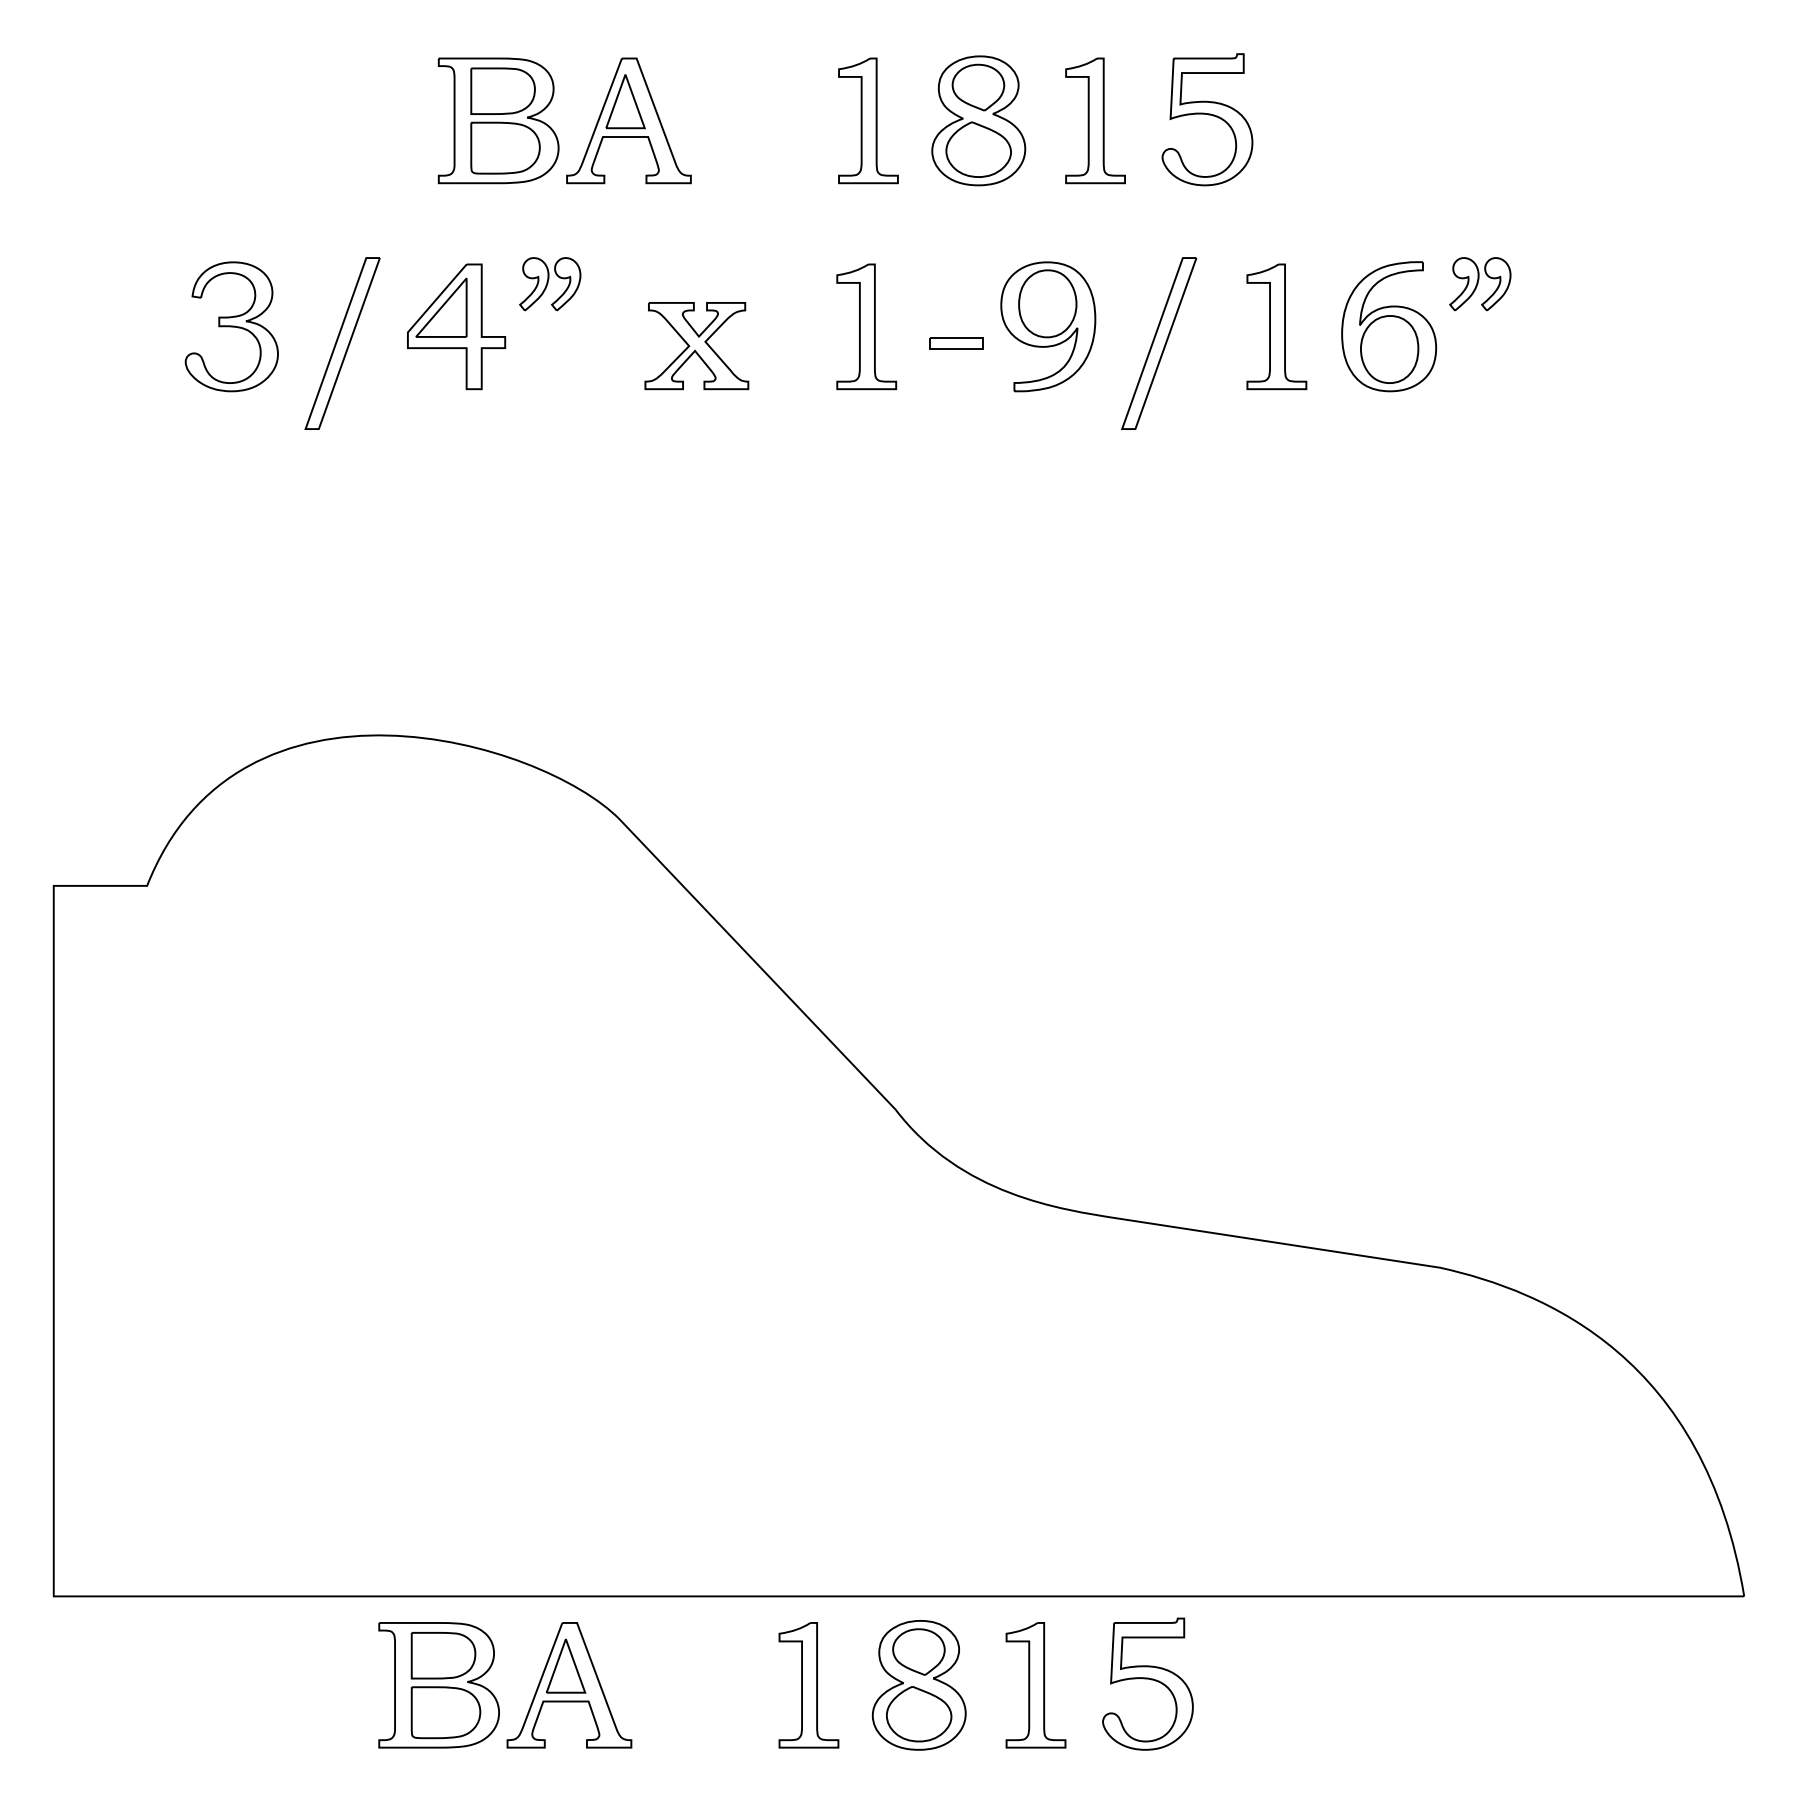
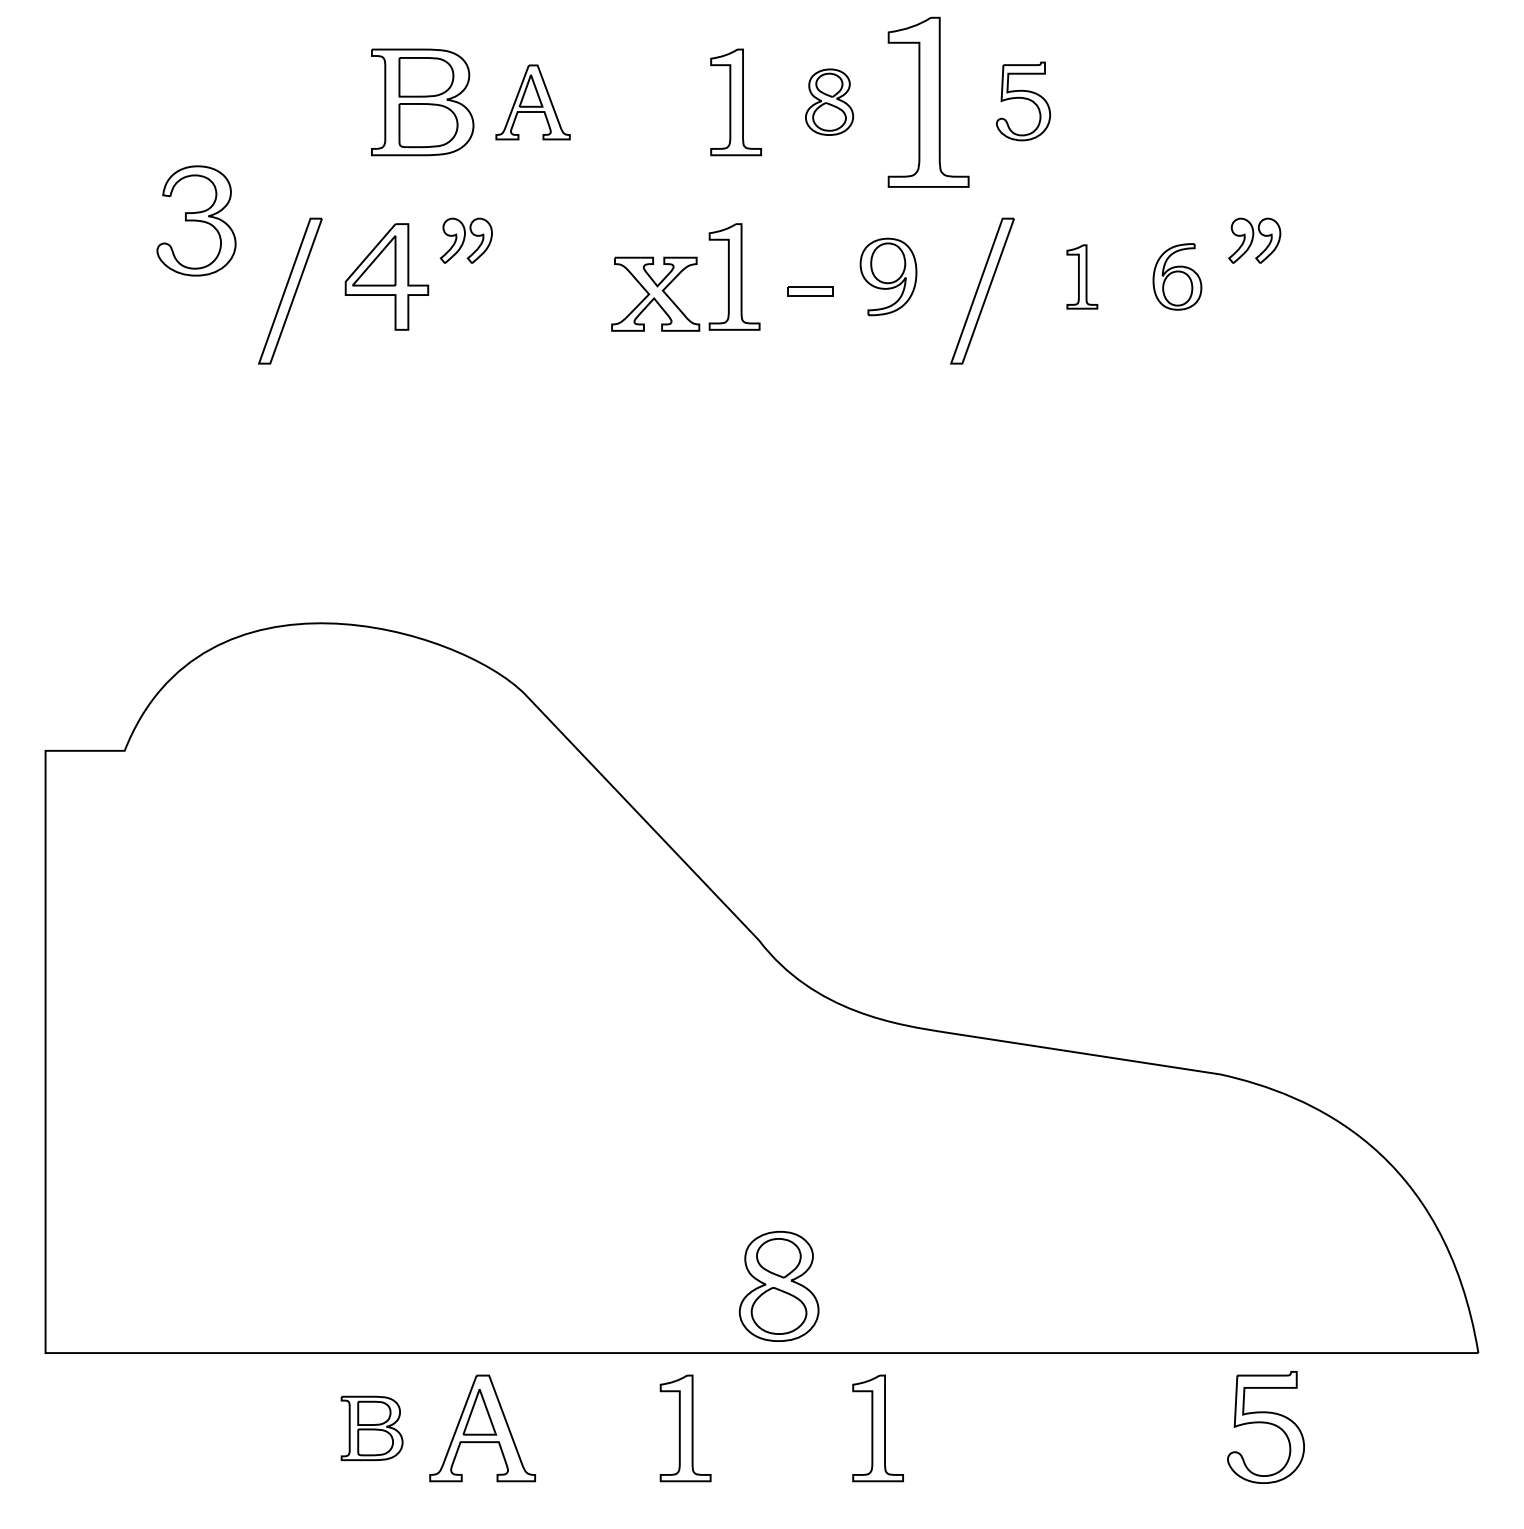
part: (978, 119) -> (829, 101), size x0.6
part: (1207, 119) -> (1023, 101), size x0.7
part: (628, 120) -> (532, 102), size x0.7
part: (1095, 120) -> (928, 102), size x1.6
part: (231, 326) -> (196, 220), moved
part: (1048, 326) -> (888, 276), size x0.7
part: (1277, 326) -> (1082, 276), size x0.6
part: (1389, 326) -> (1177, 276), size x0.6
part: (696, 345) -> (655, 293), moved
part: (918, 1684) -> (778, 1285), moved
part: (1147, 1684) -> (1265, 1427), moved
part: (438, 1685) -> (371, 1428), size x0.6

